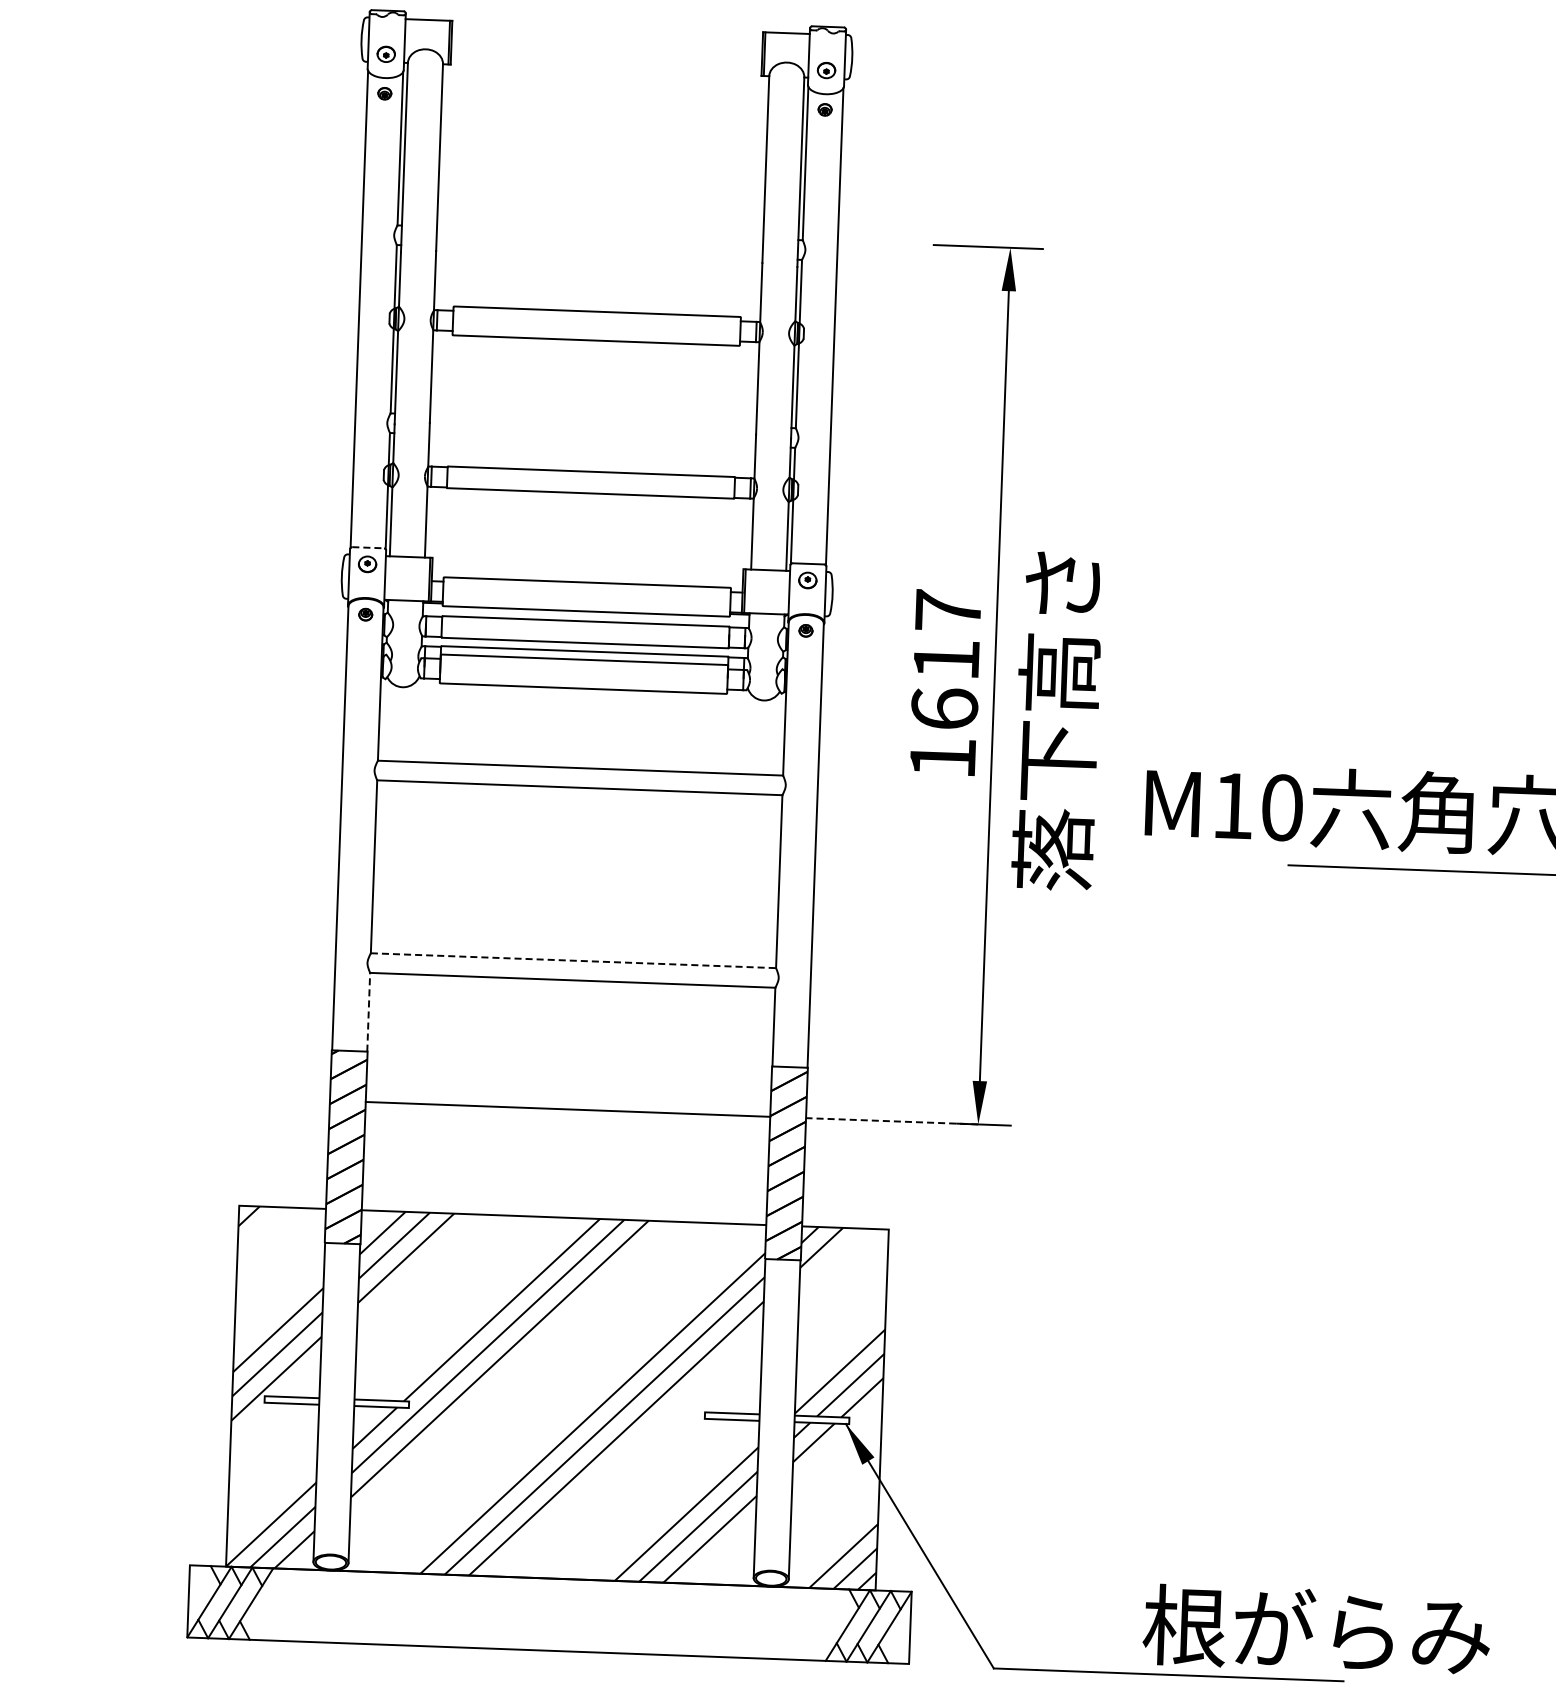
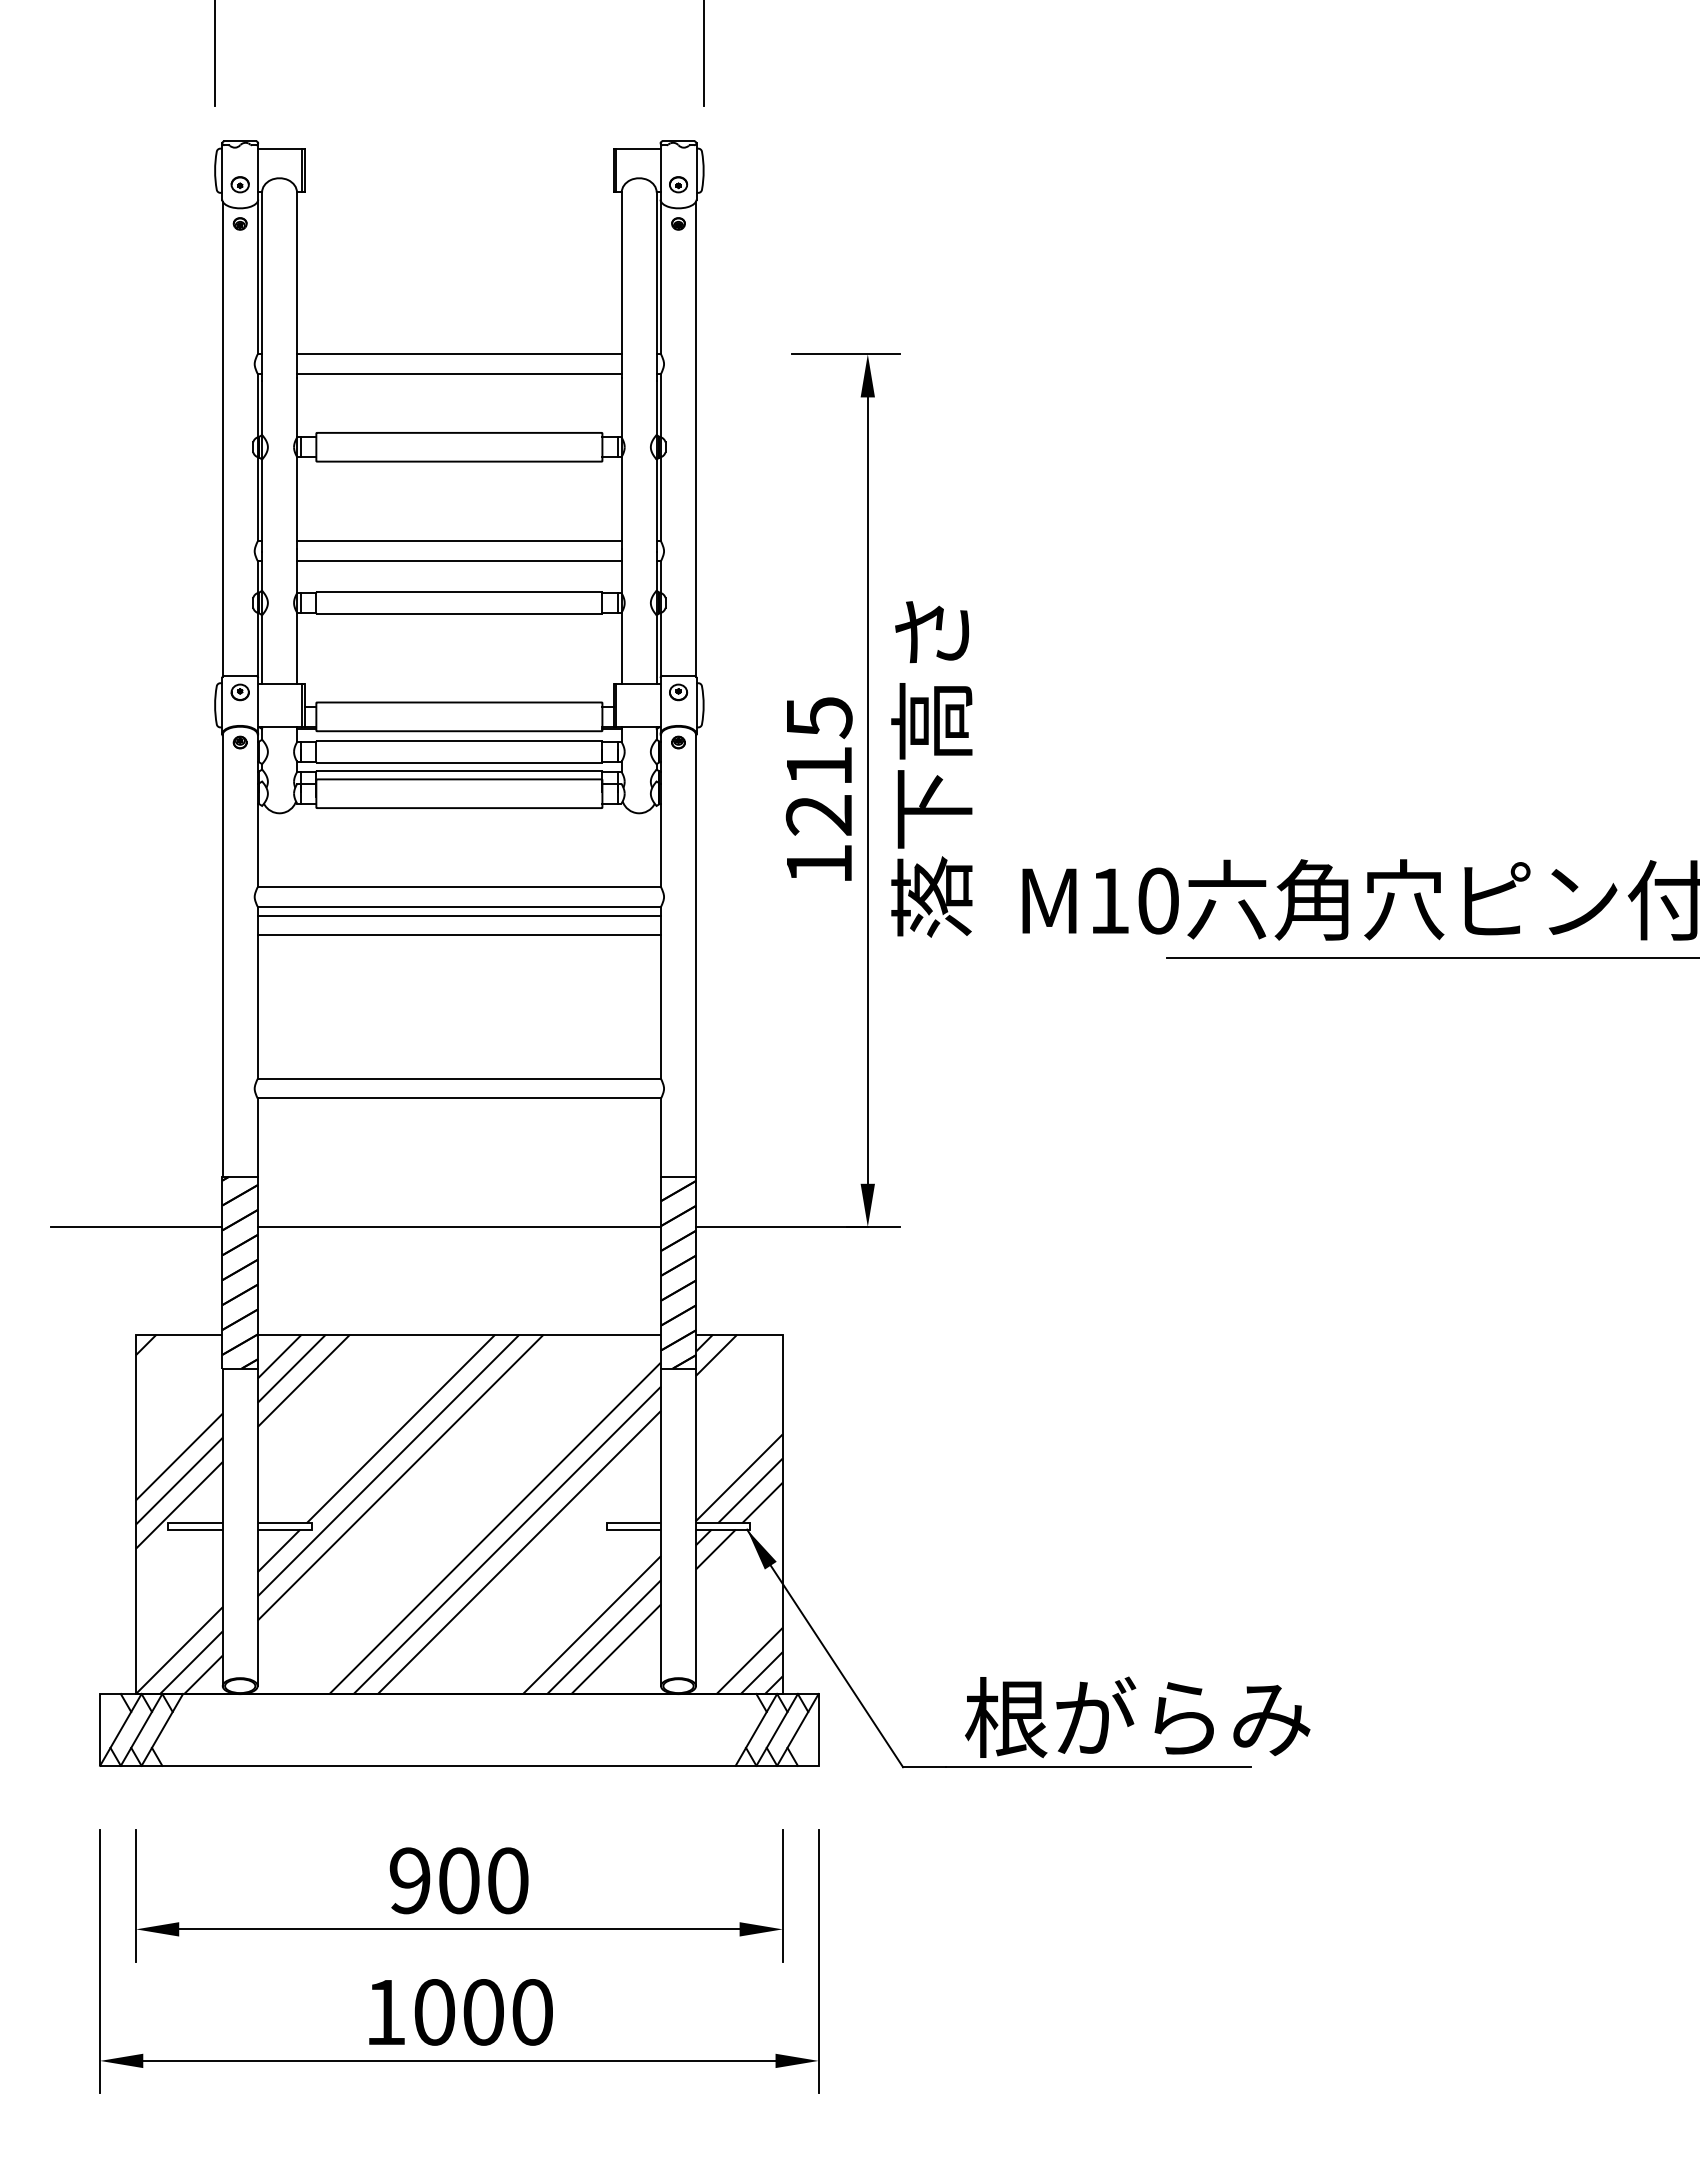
line: (600, 232) -> (459, 354), added
line: (599, 252) -> (459, 373), added
line: (593, 420) -> (459, 541), added
line: (592, 440) -> (459, 561), added
line: (368, 547) -> (240, 675), dashed -> solid
text: (945, 659) -> (818, 765), 1617 -> 1215
text: (1057, 721) -> (931, 769), moved
line: (579, 796) -> (459, 915), added
line: (578, 816) -> (459, 935), added
line: (573, 960) -> (459, 1078), dashed -> solid
line: (368, 1012) -> (257, 1137), dashed -> solid
line: (243, 1097) -> (136, 1226), added
line: (892, 1120) -> (782, 1226), dashed -> solid
text: (1316, 1630) -> (1137, 1717), moved

